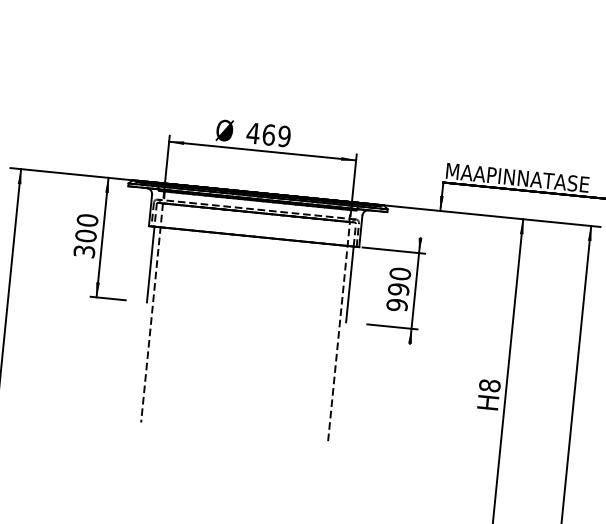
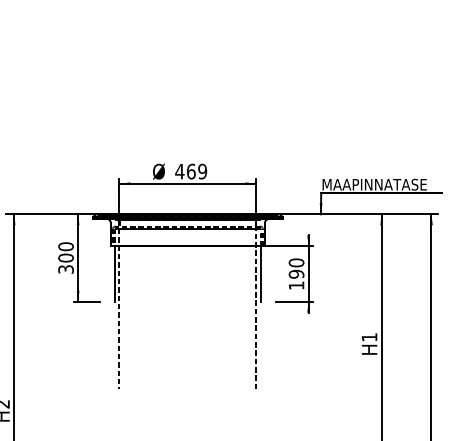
text: (397, 304) -> (296, 285), 990 -> 190
text: (489, 385) -> (369, 337), H8 -> H1

